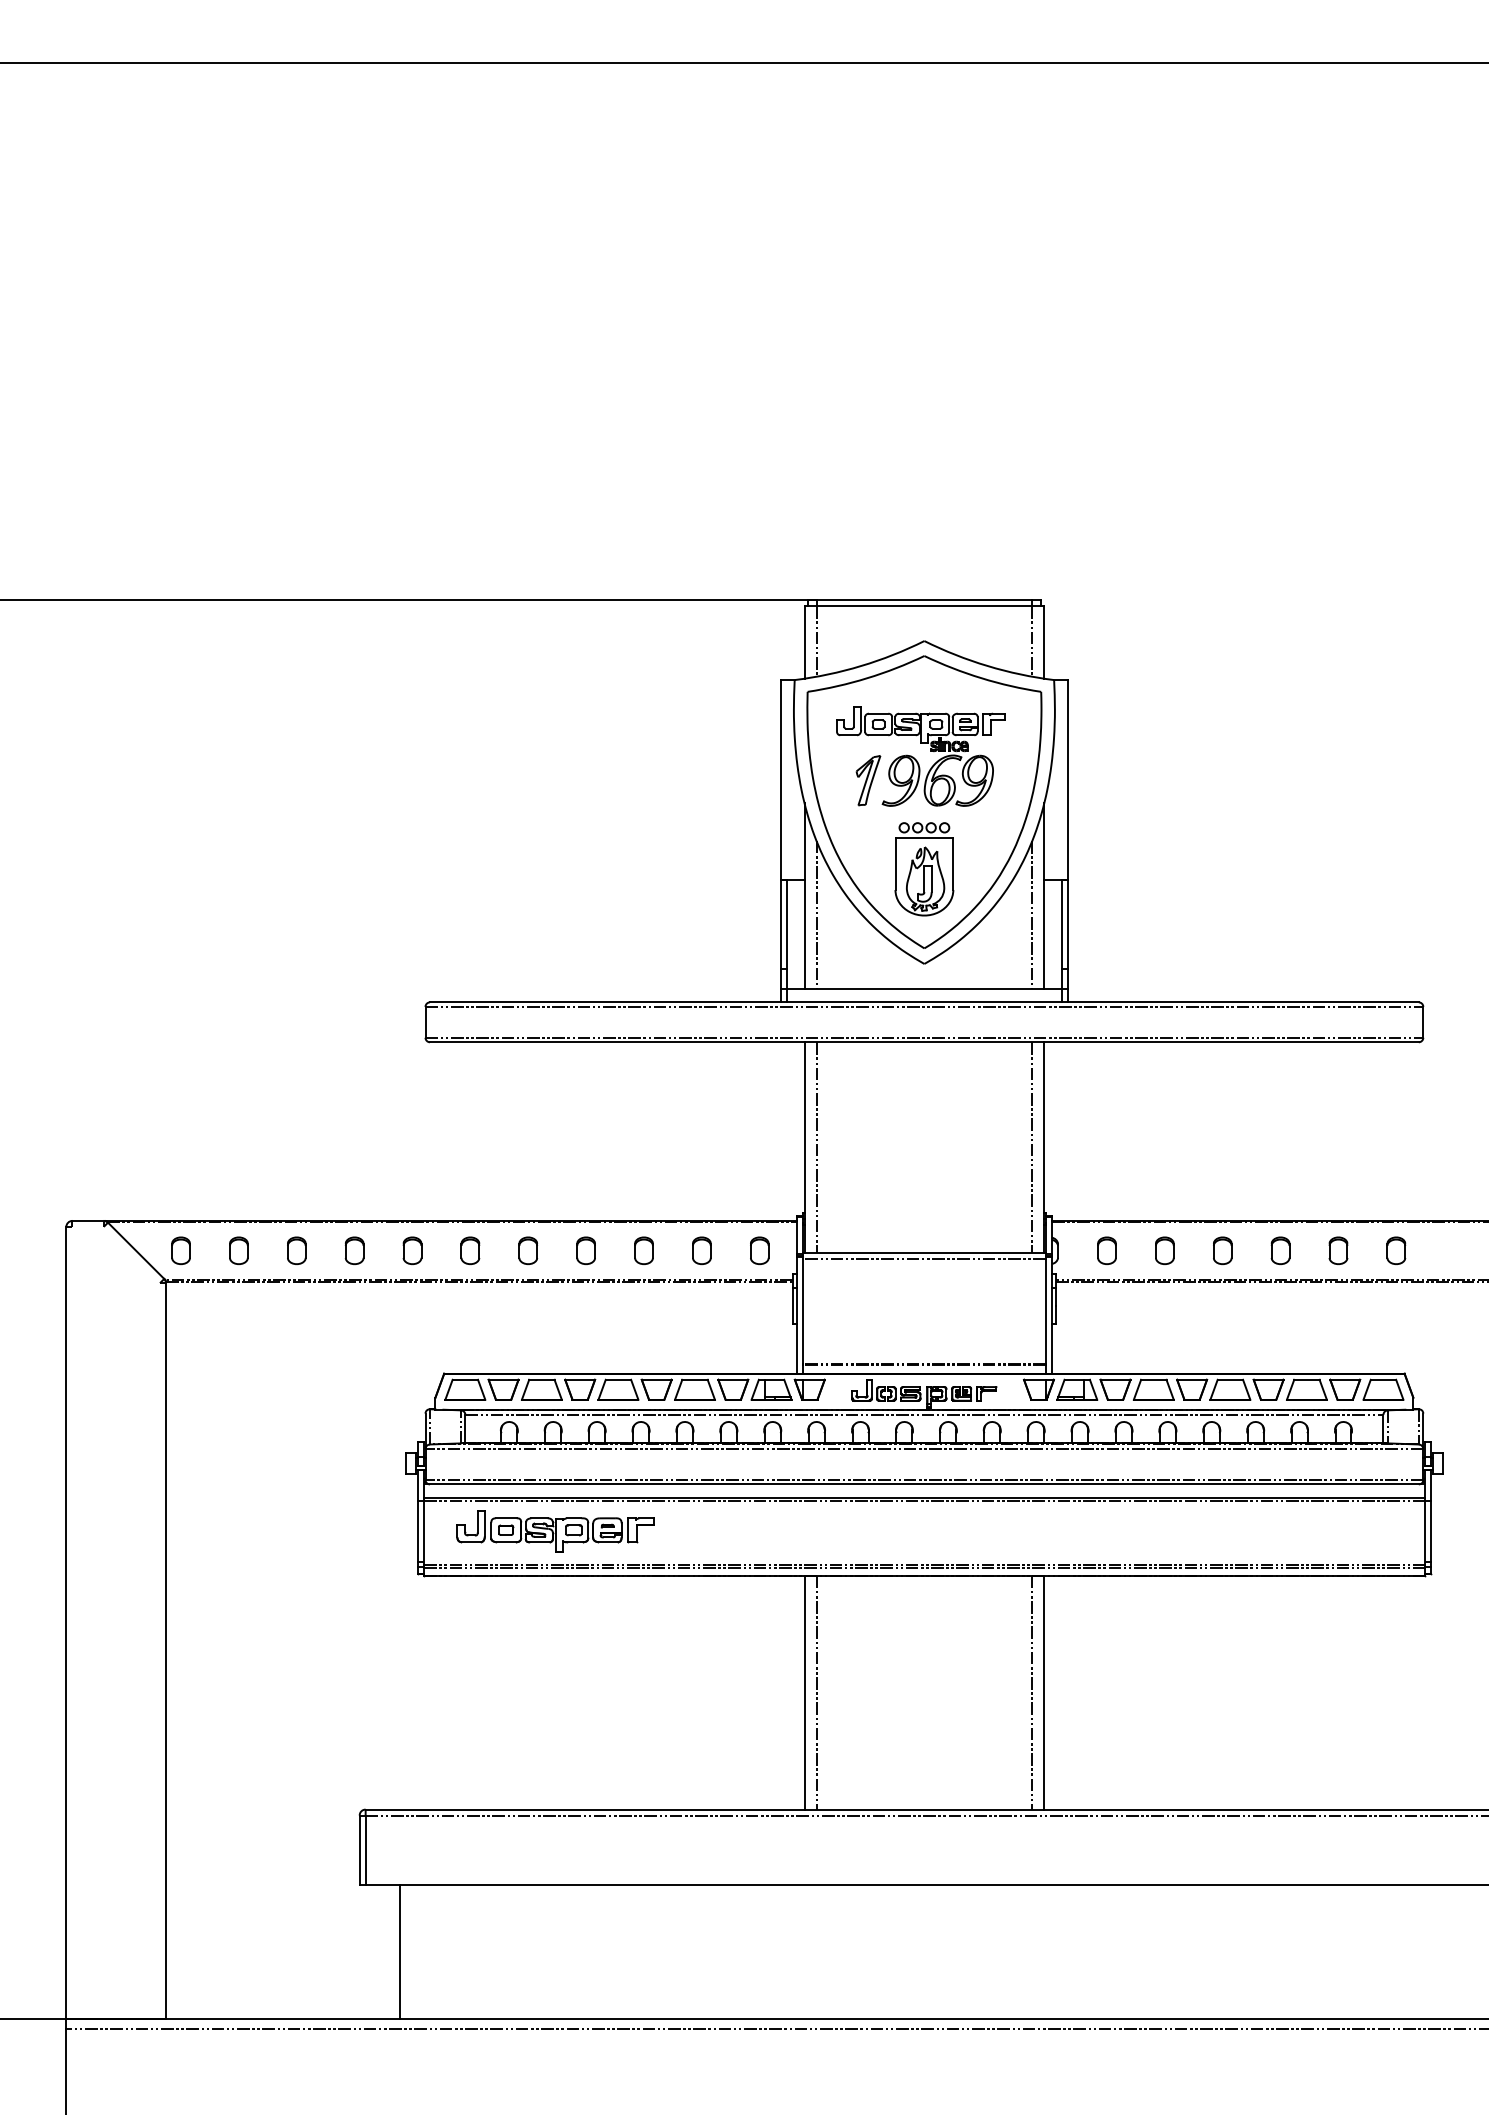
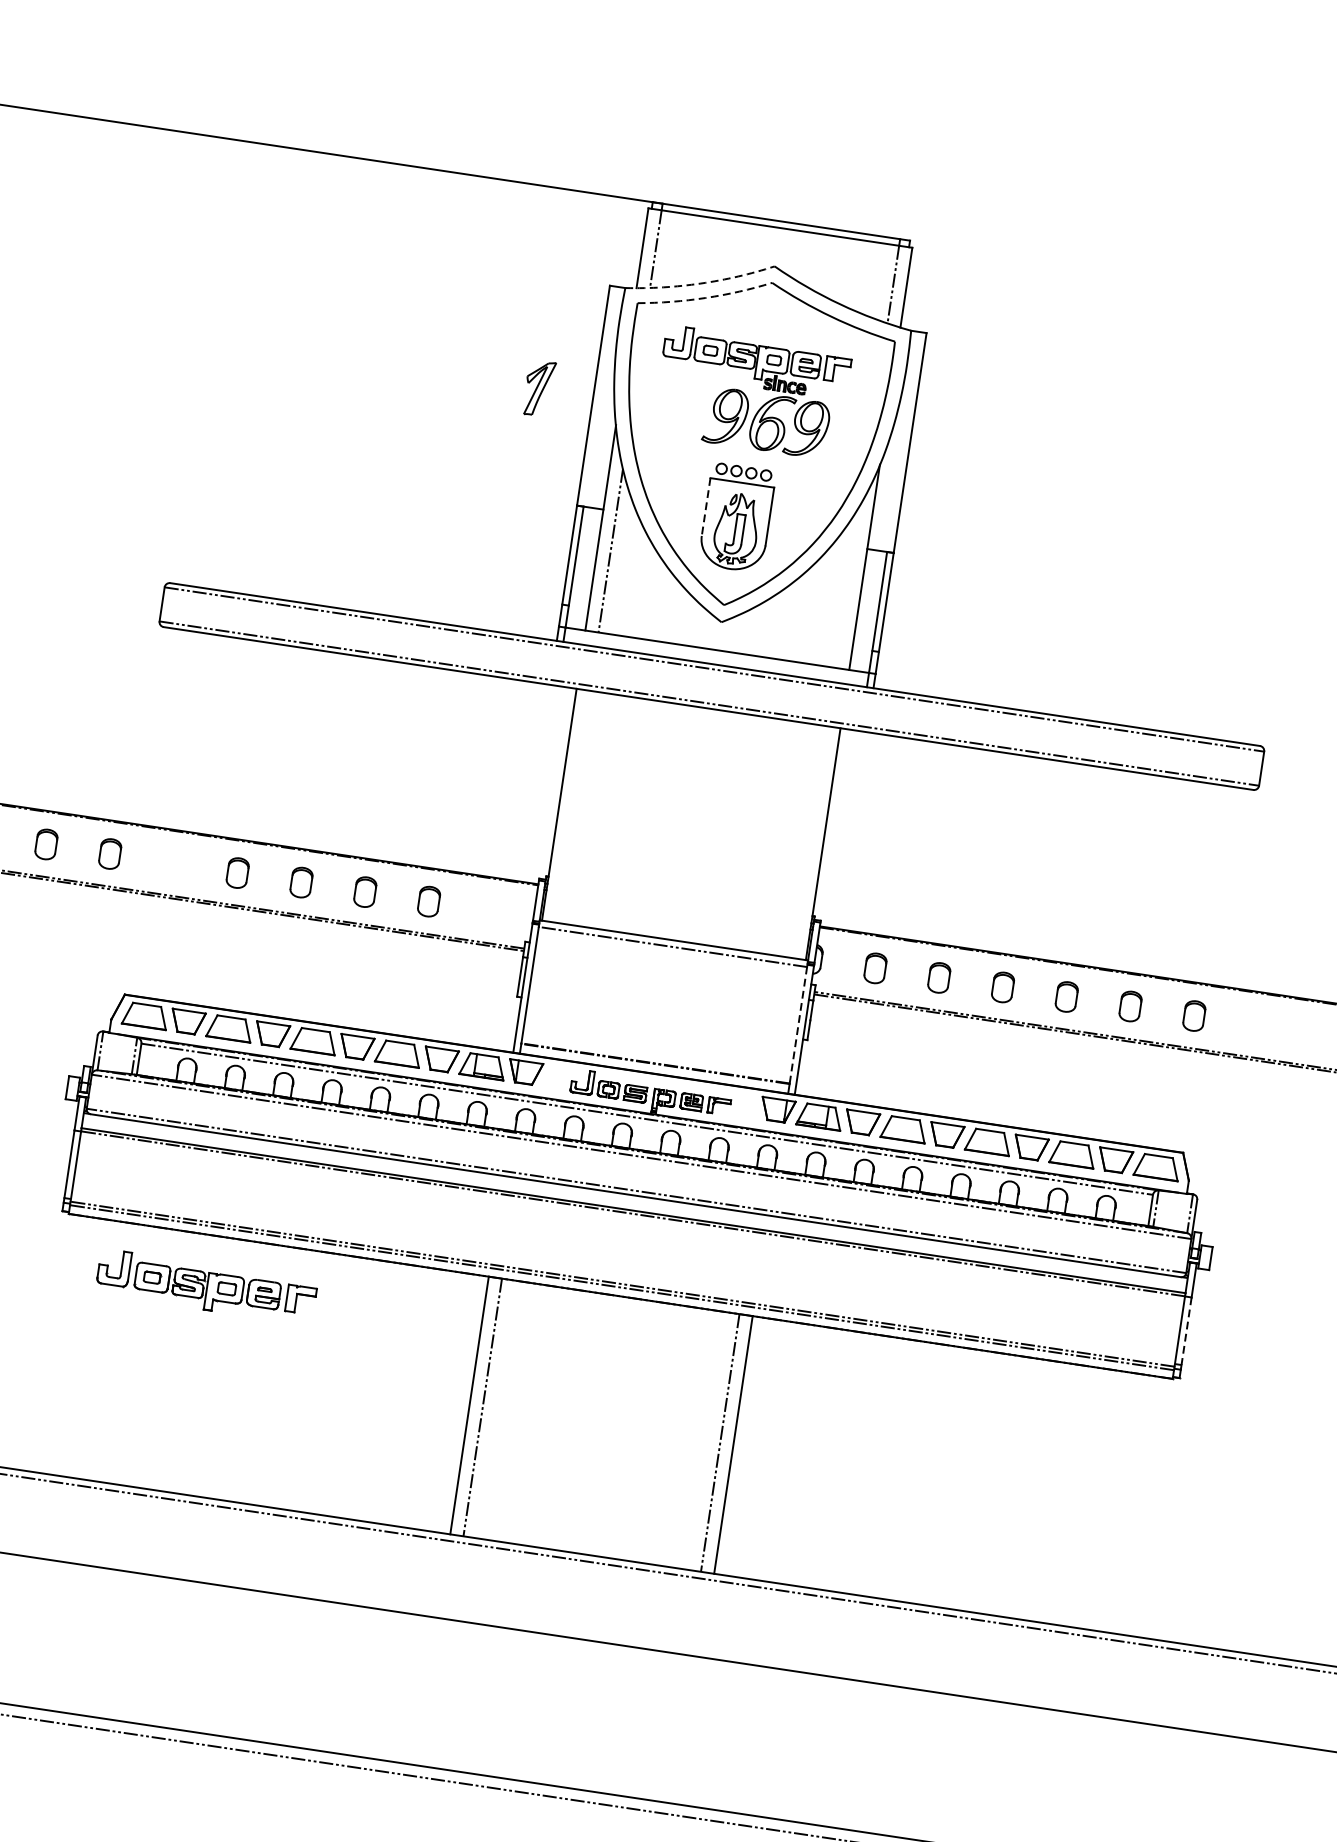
arc: (861, 666) -> (701, 284), solid -> dashed
arc: (867, 678) -> (705, 298), solid -> dashed
part: (868, 780) -> (539, 388), moved
line: (895, 864) -> (706, 507), solid -> dashed
line: (1032, 914) -> (848, 585), removed
line: (816, 1147) -> (572, 806), removed
line: (1032, 1147) -> (810, 842), removed
part: (470, 1250) -> (174, 863), removed
part: (759, 1250) -> (492, 910), removed
line: (1046, 1311) -> (798, 1025), solid -> dashed
part: (555, 1531) -> (206, 1287), moved
line: (1431, 1531) -> (1186, 1331), solid -> dashed

